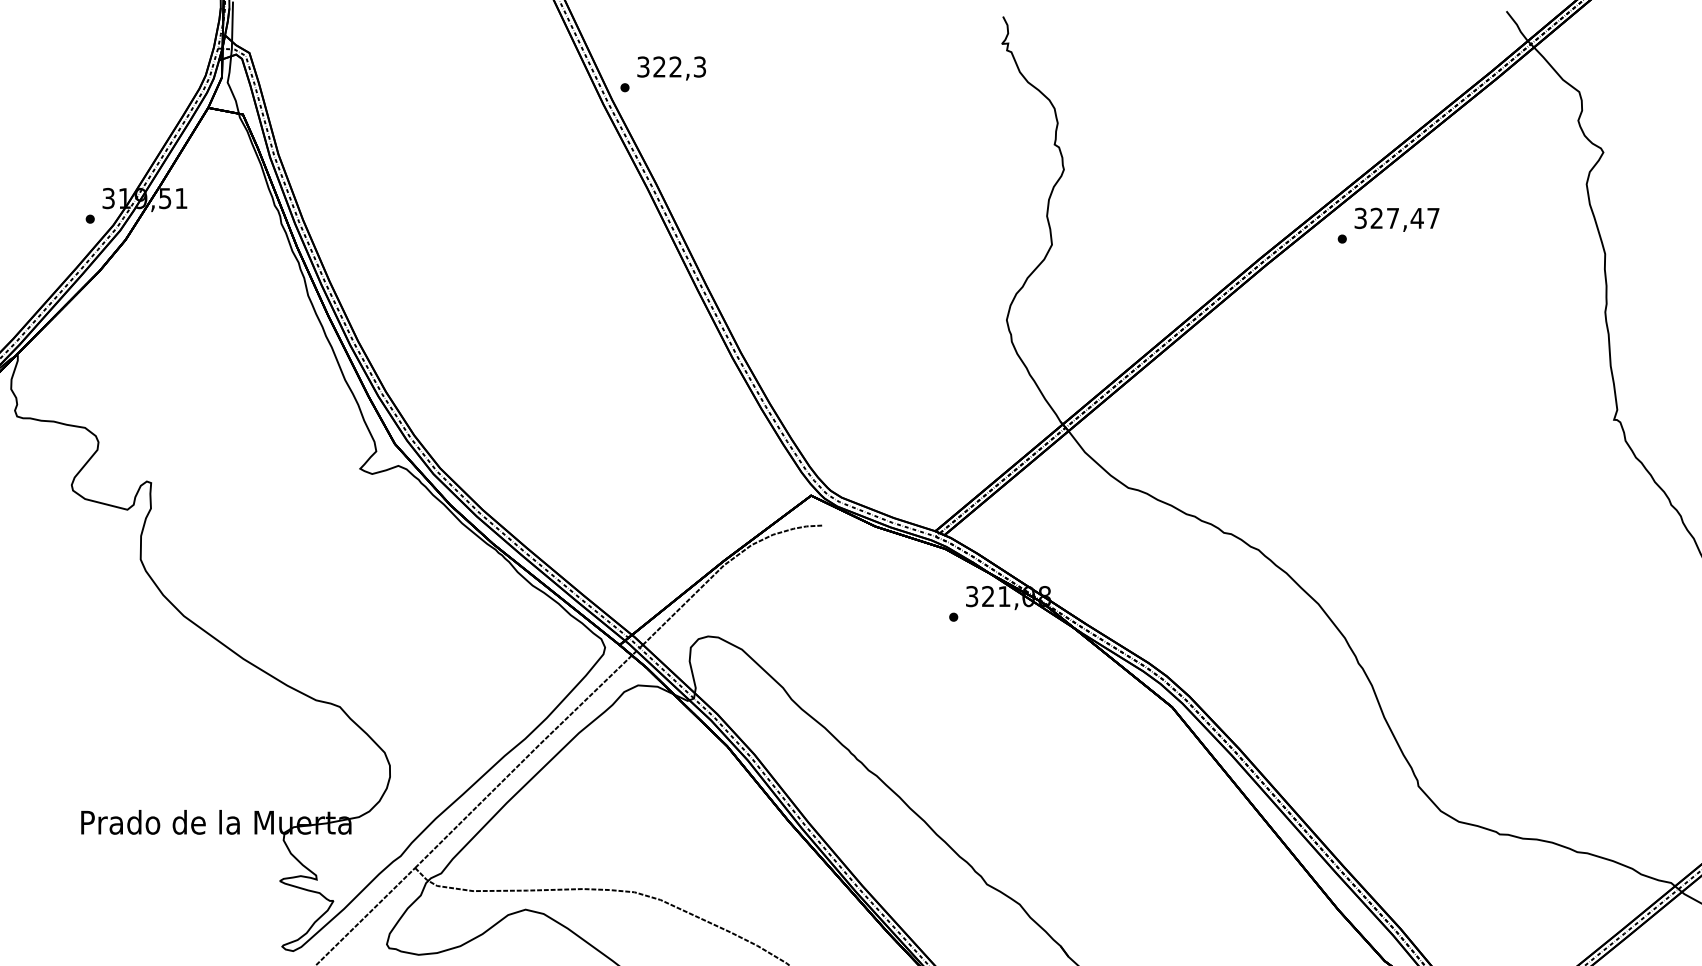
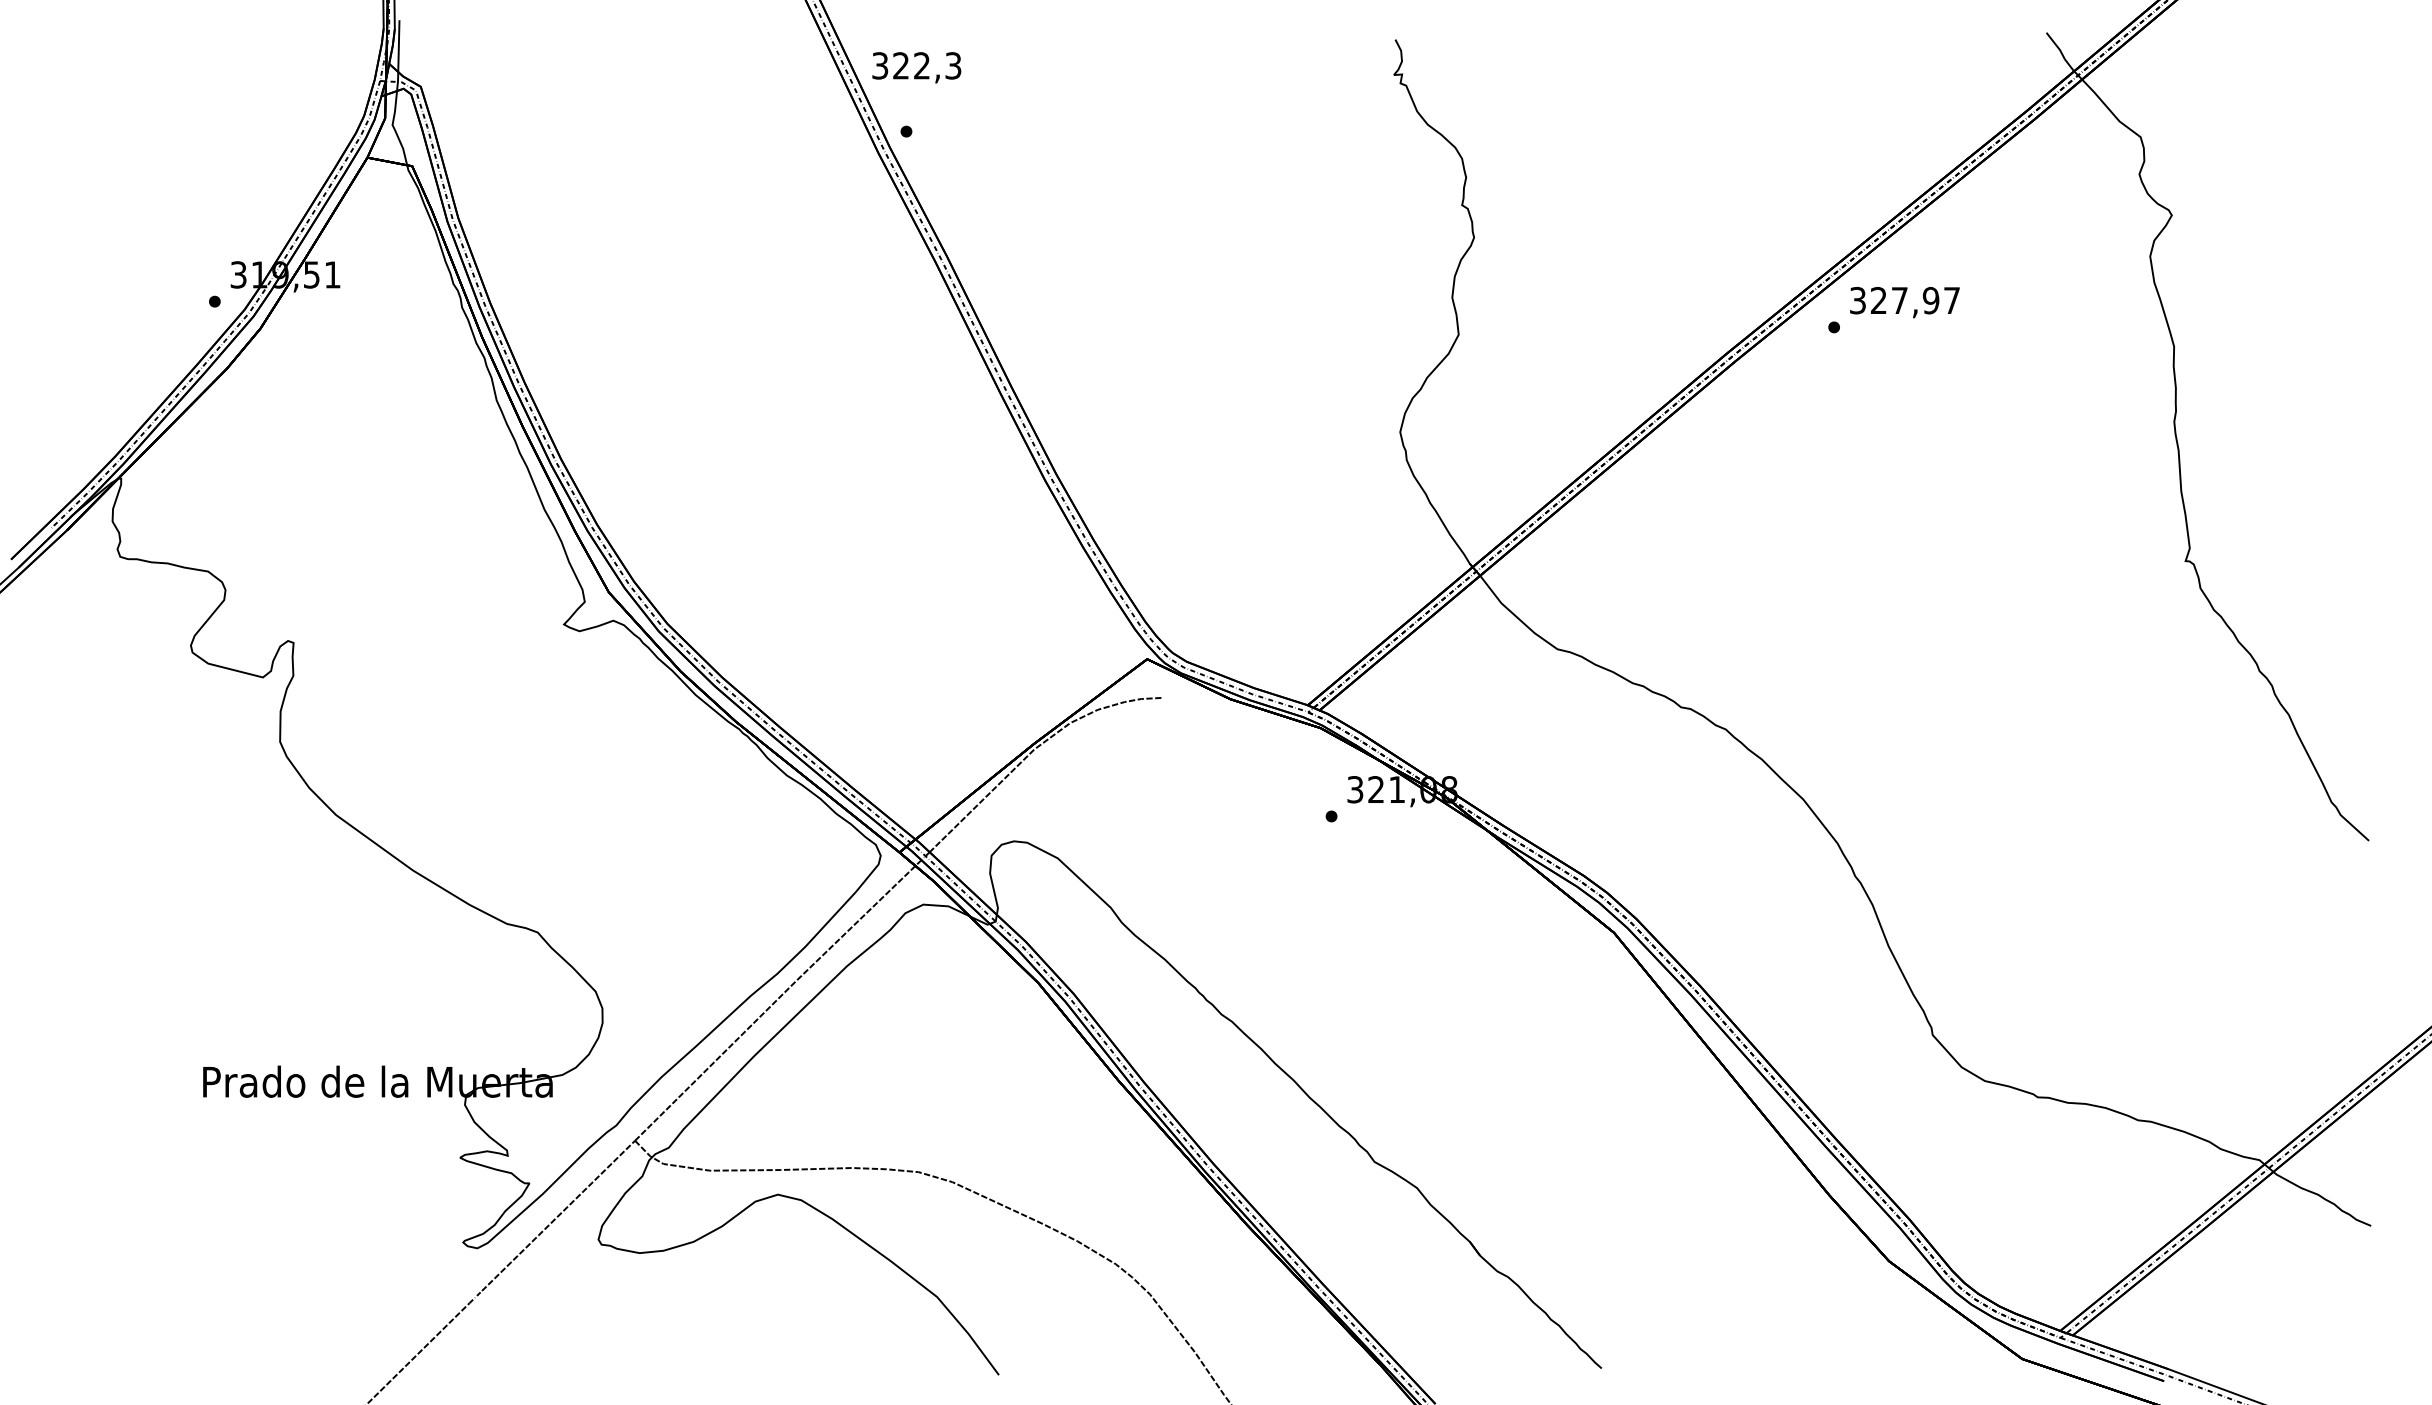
text: (671, 68) -> (916, 67), moved
text: (1416, 218) -> (1930, 300), 327,47 -> 327,97

